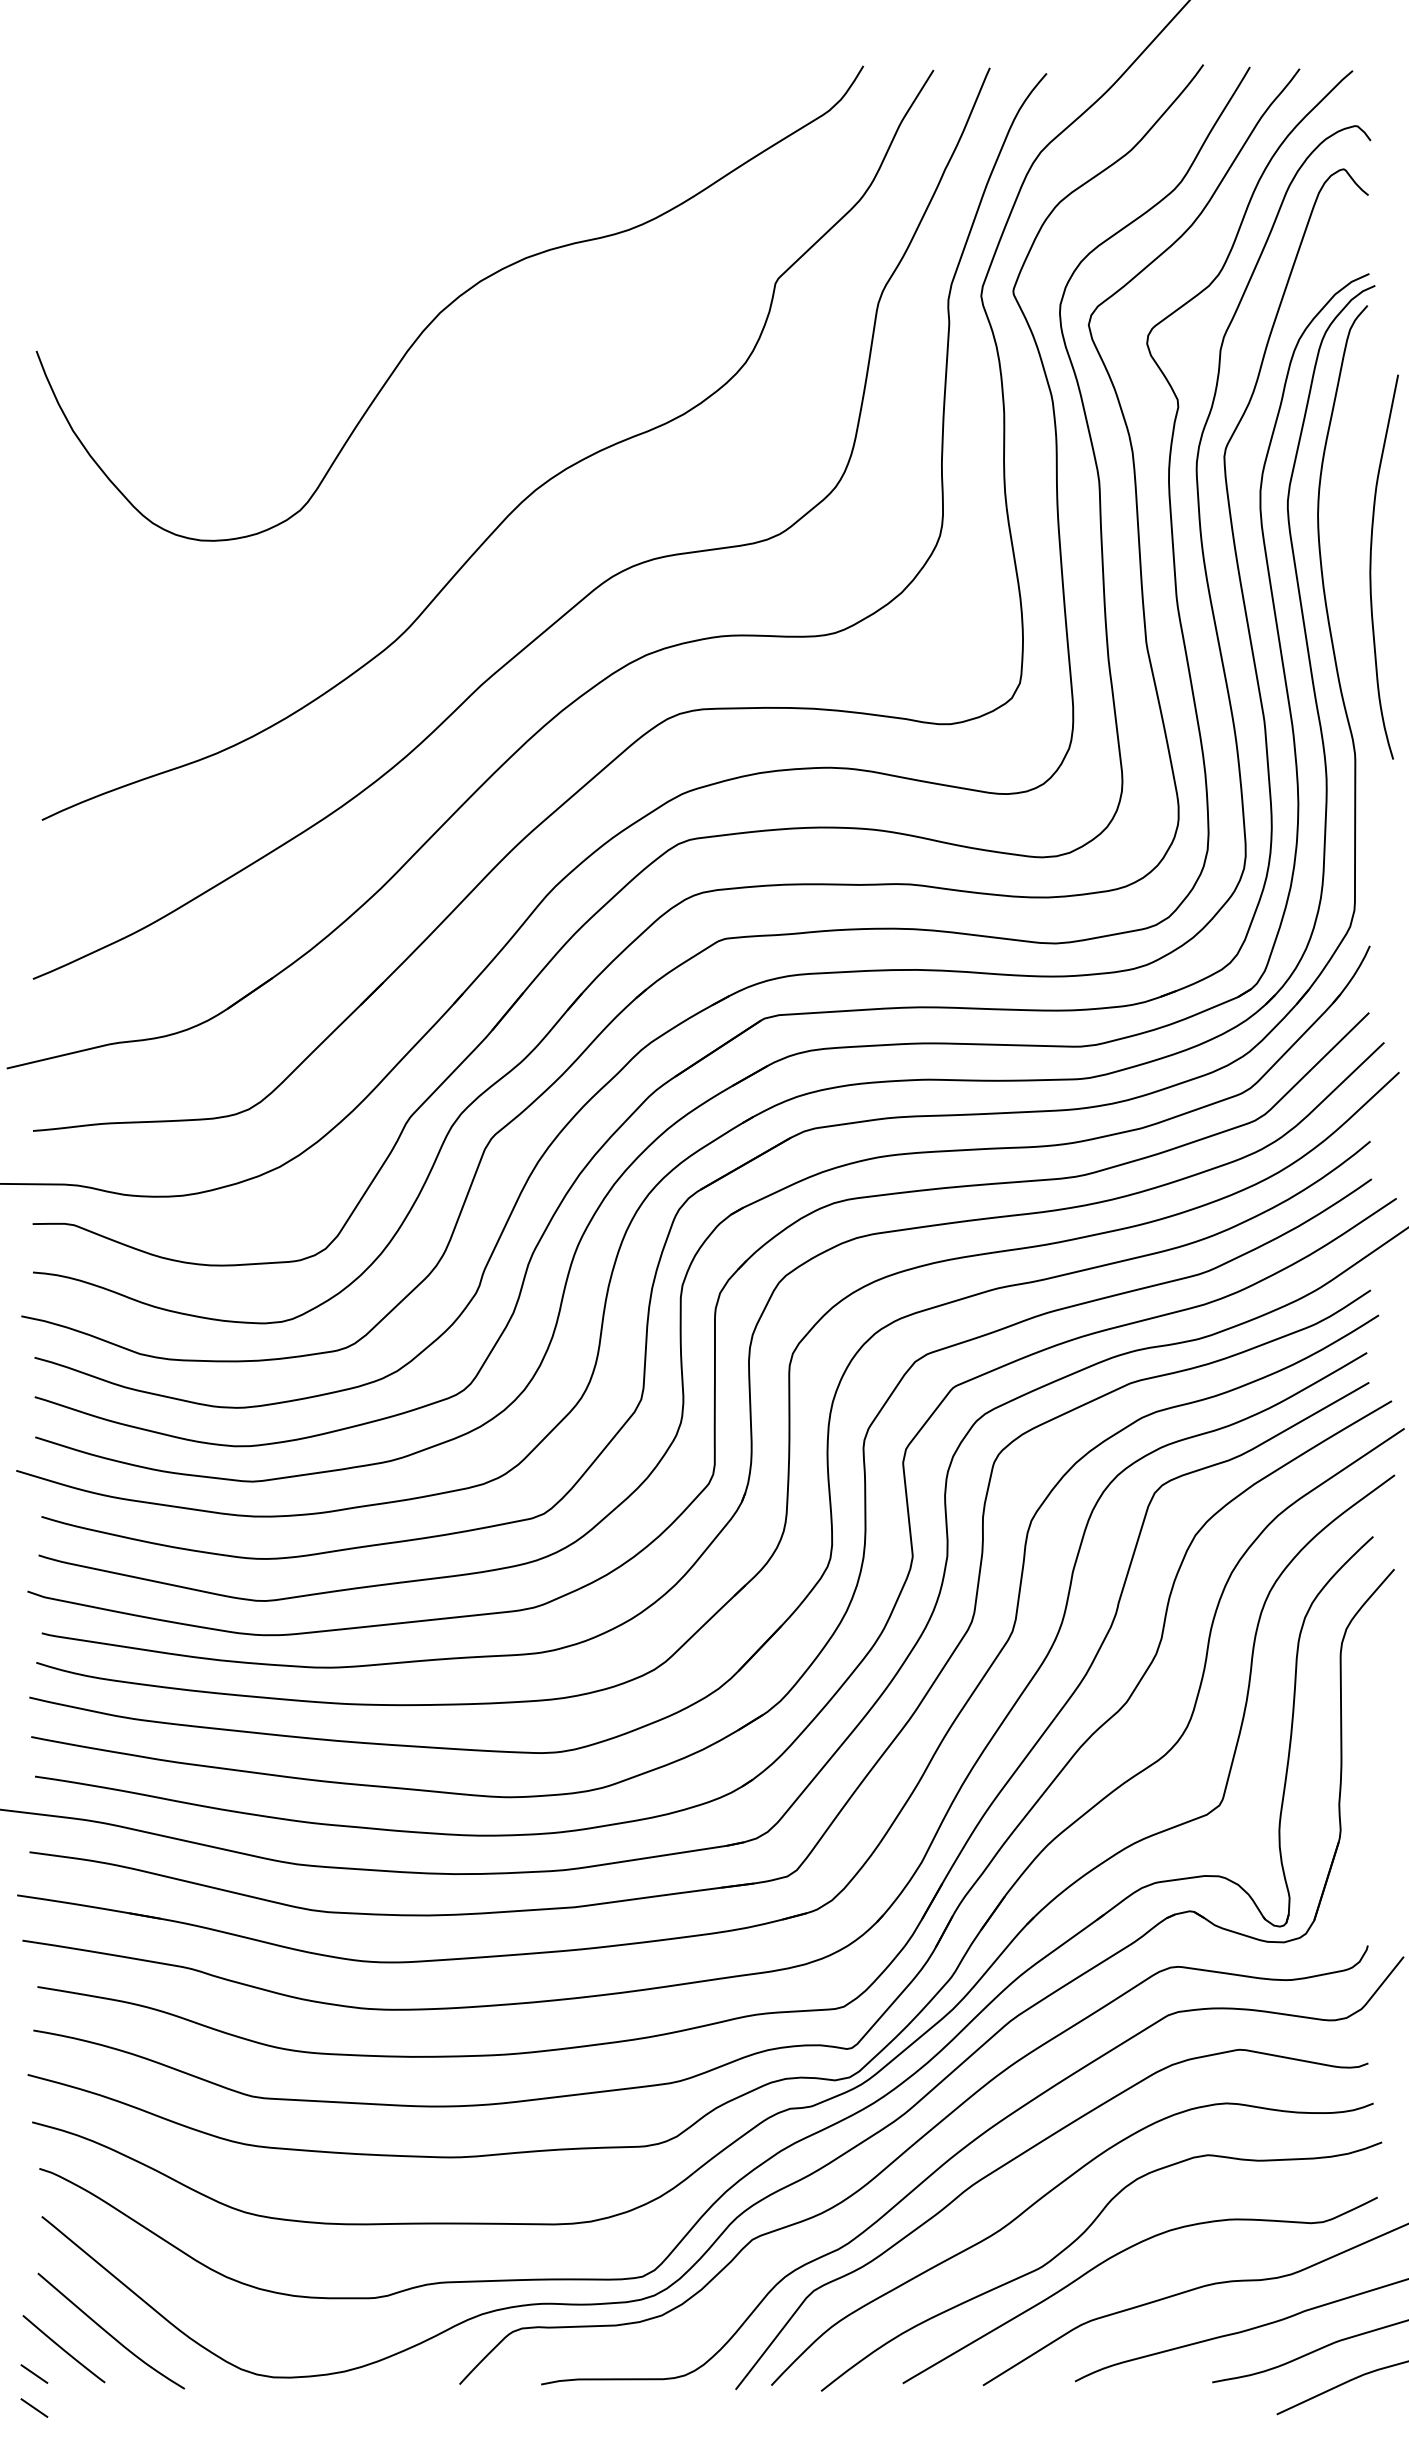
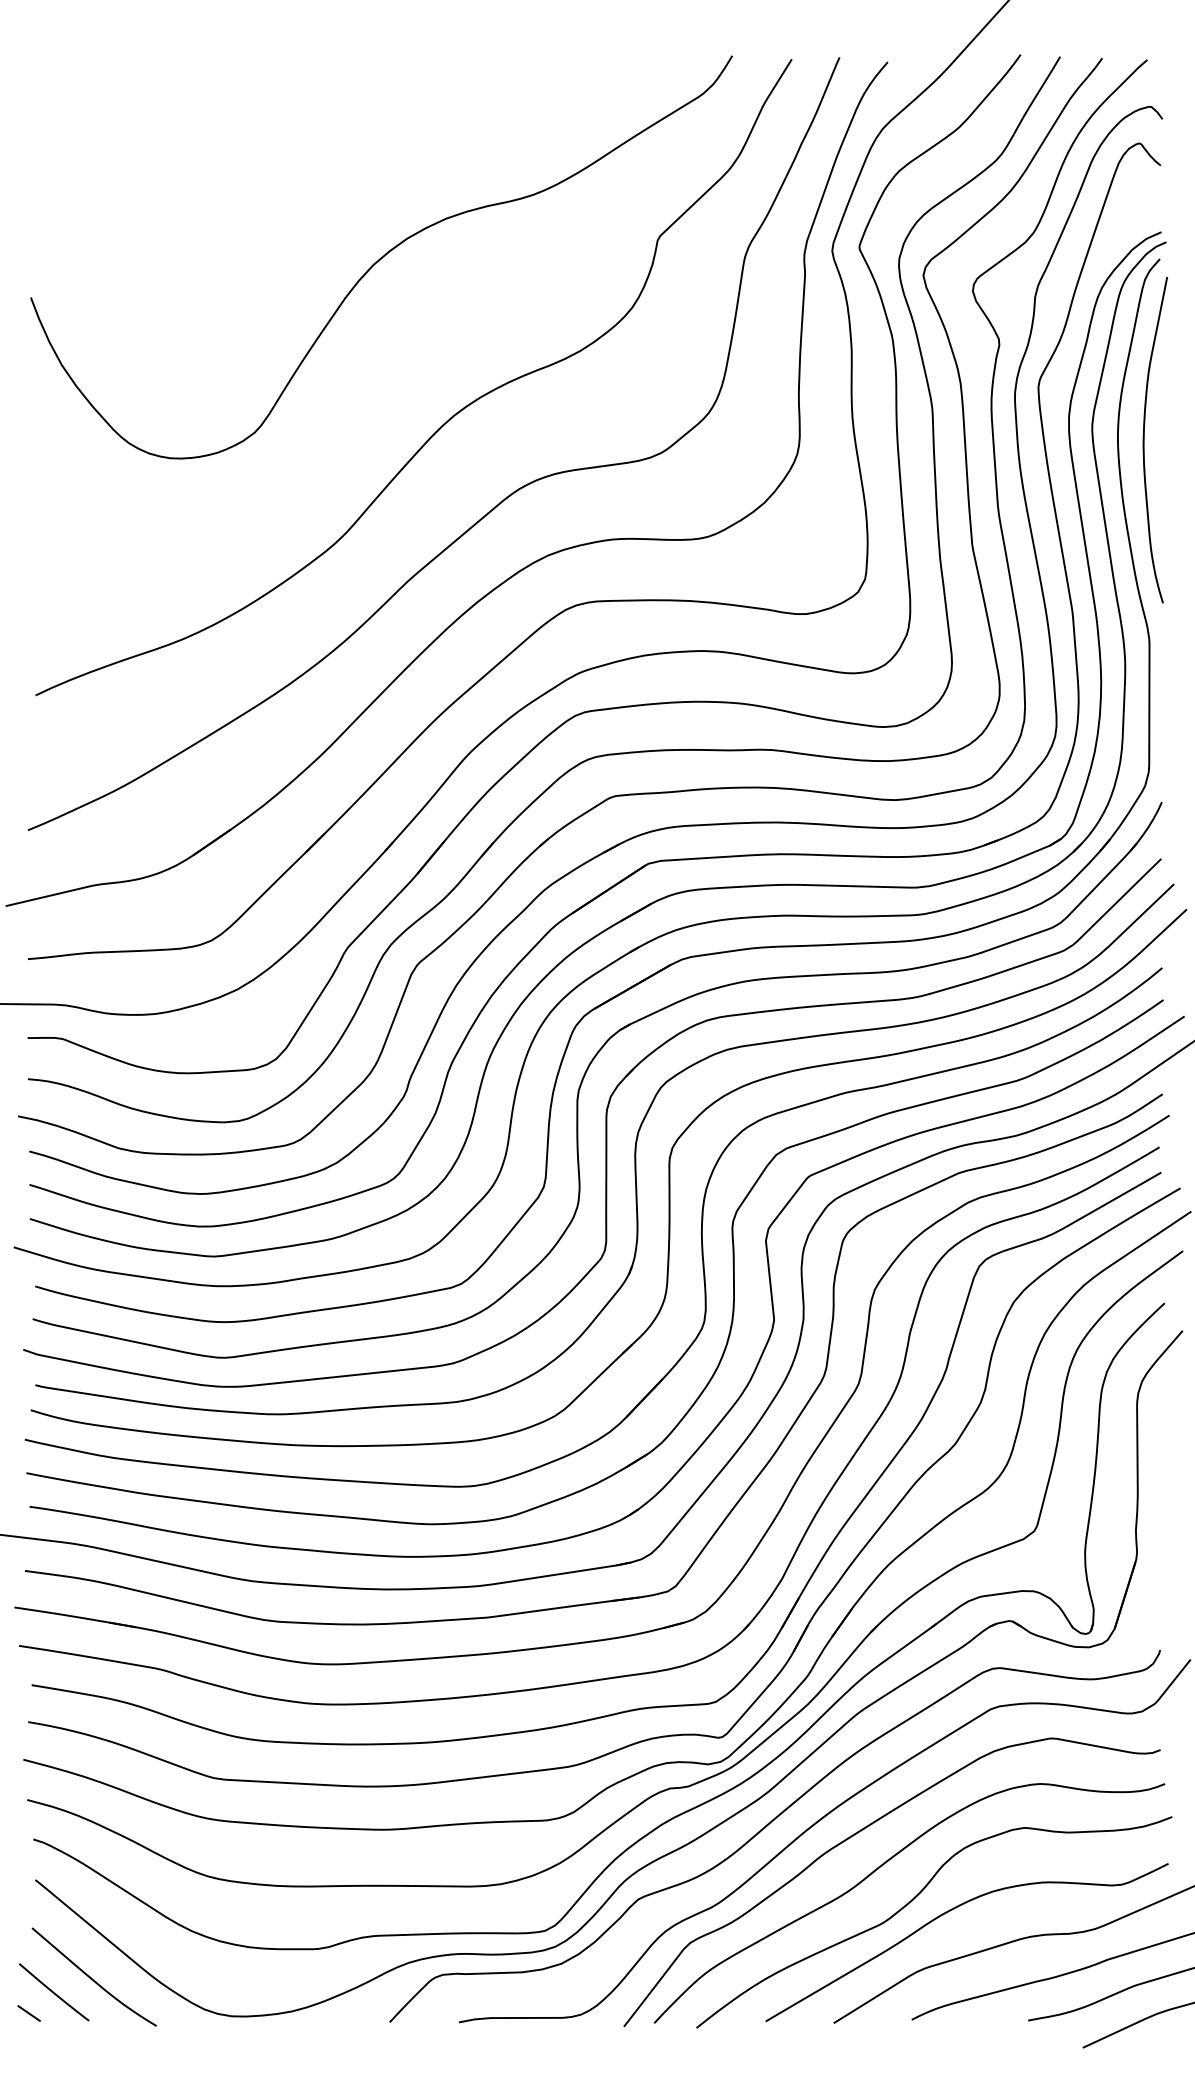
curve: (1371, 566) -> (1144, 439), moved
line: (34, 2407) -> (29, 2041), removed

